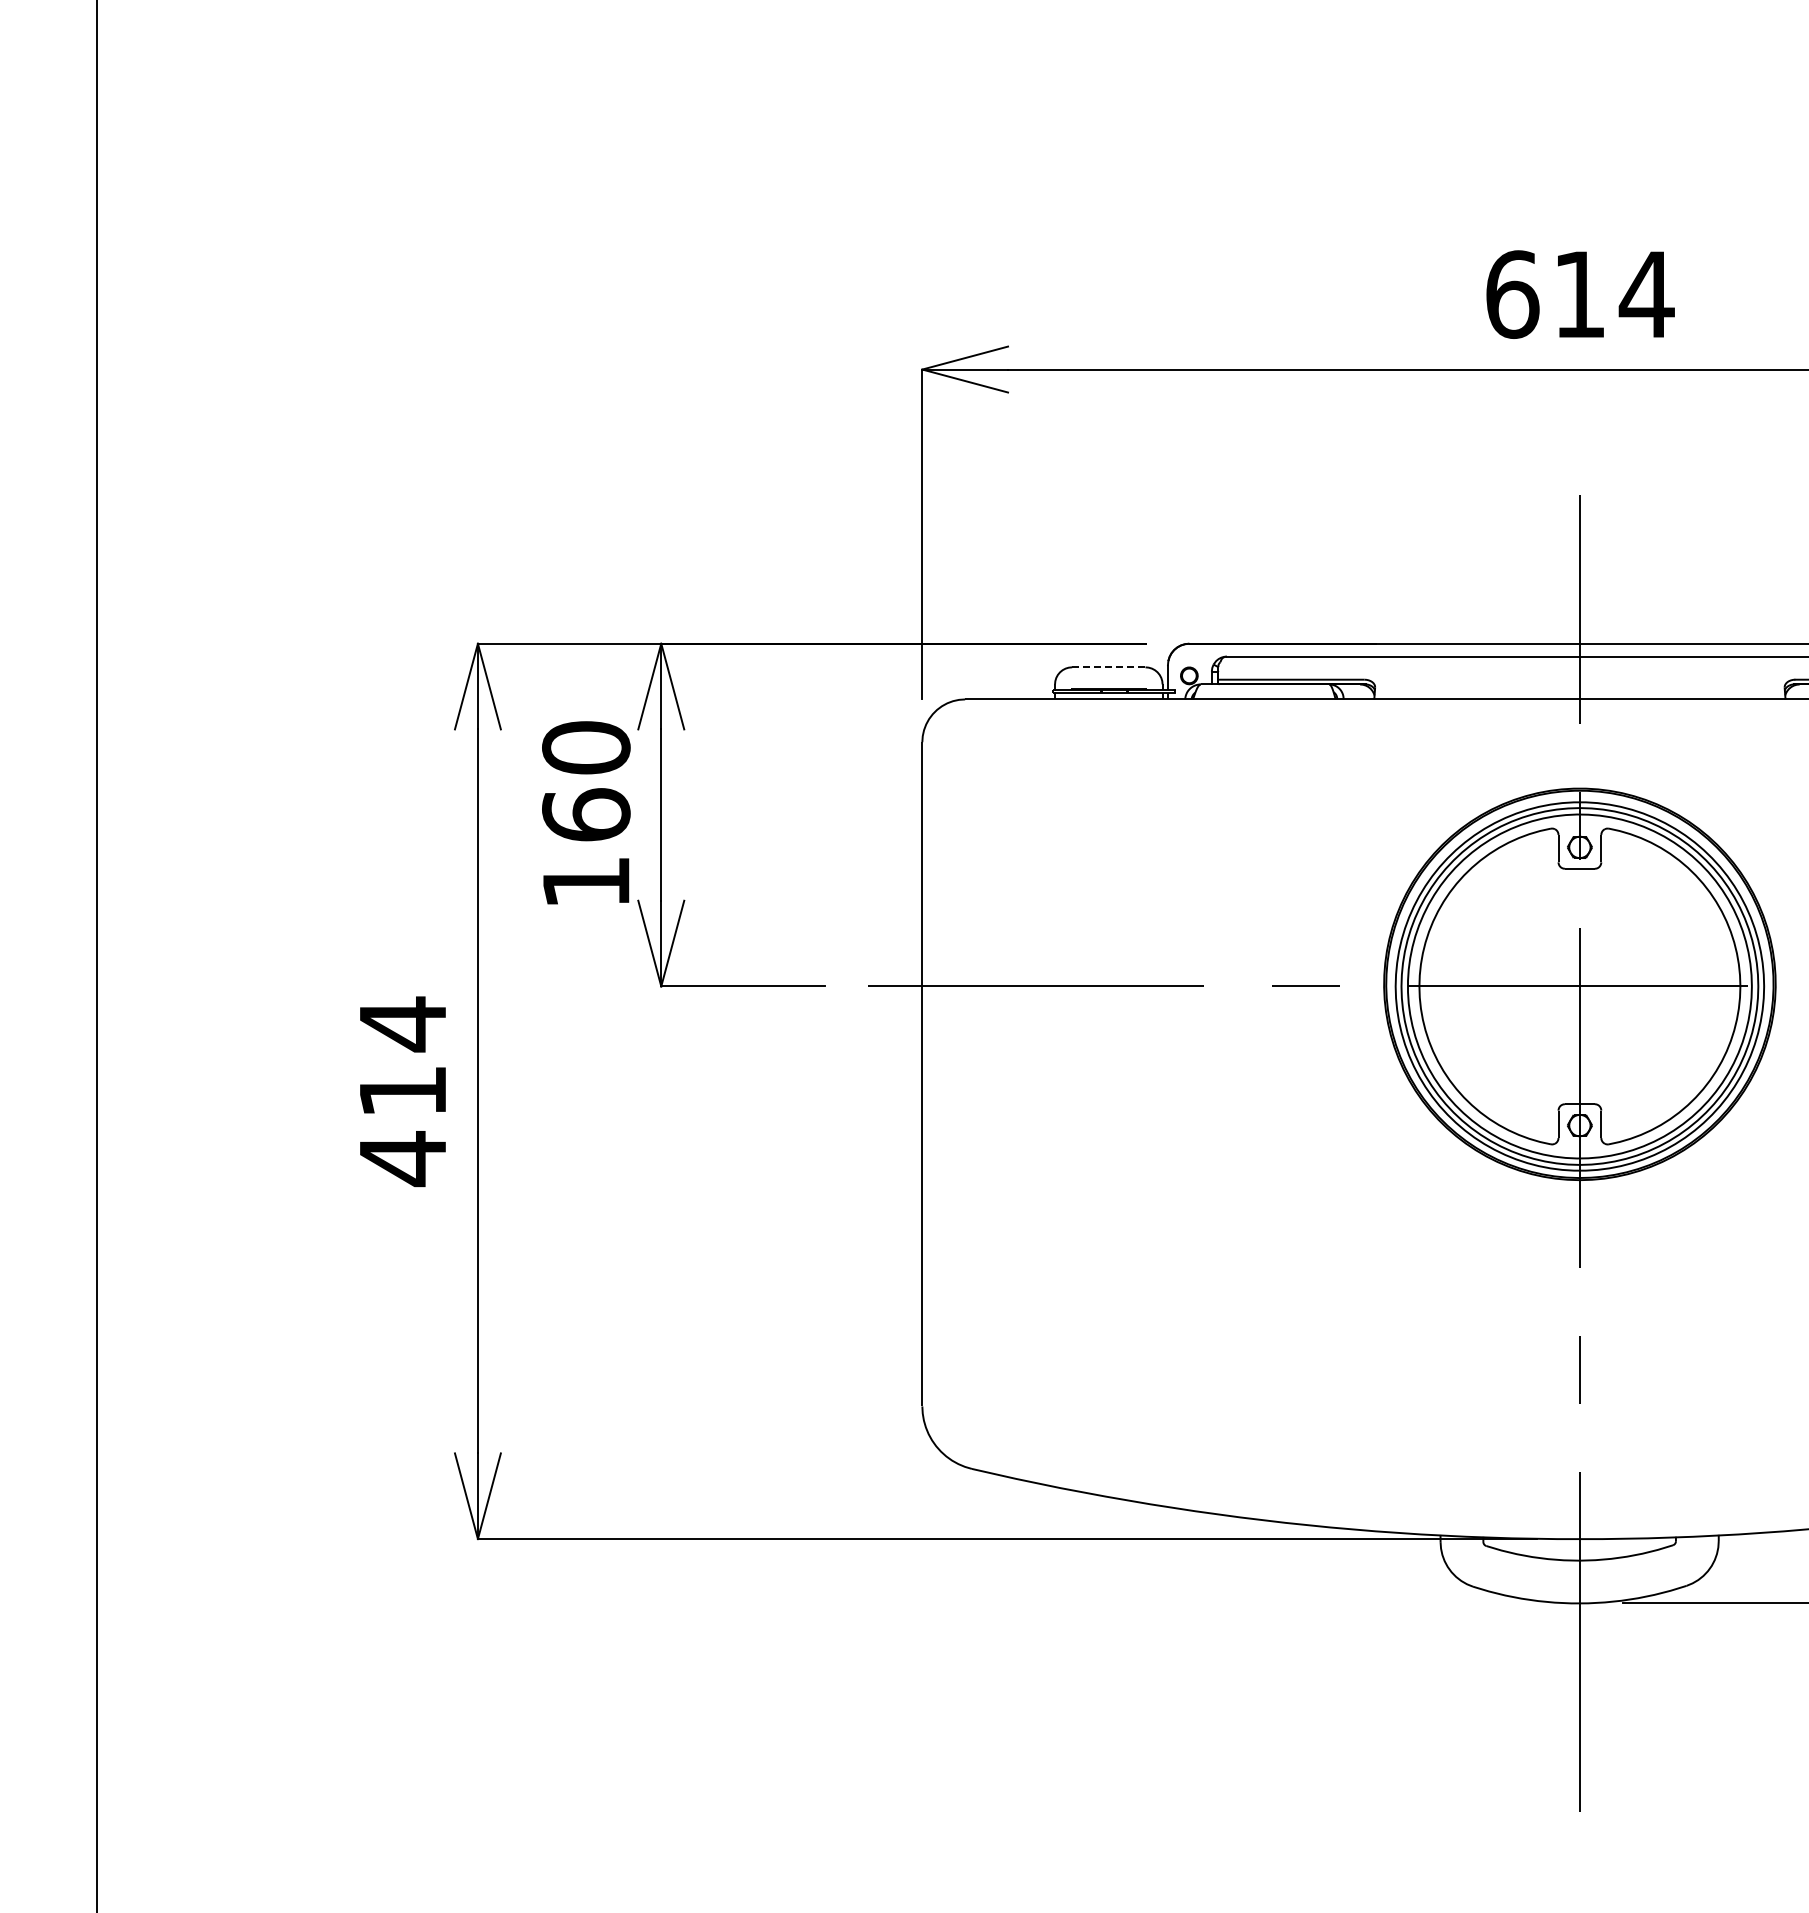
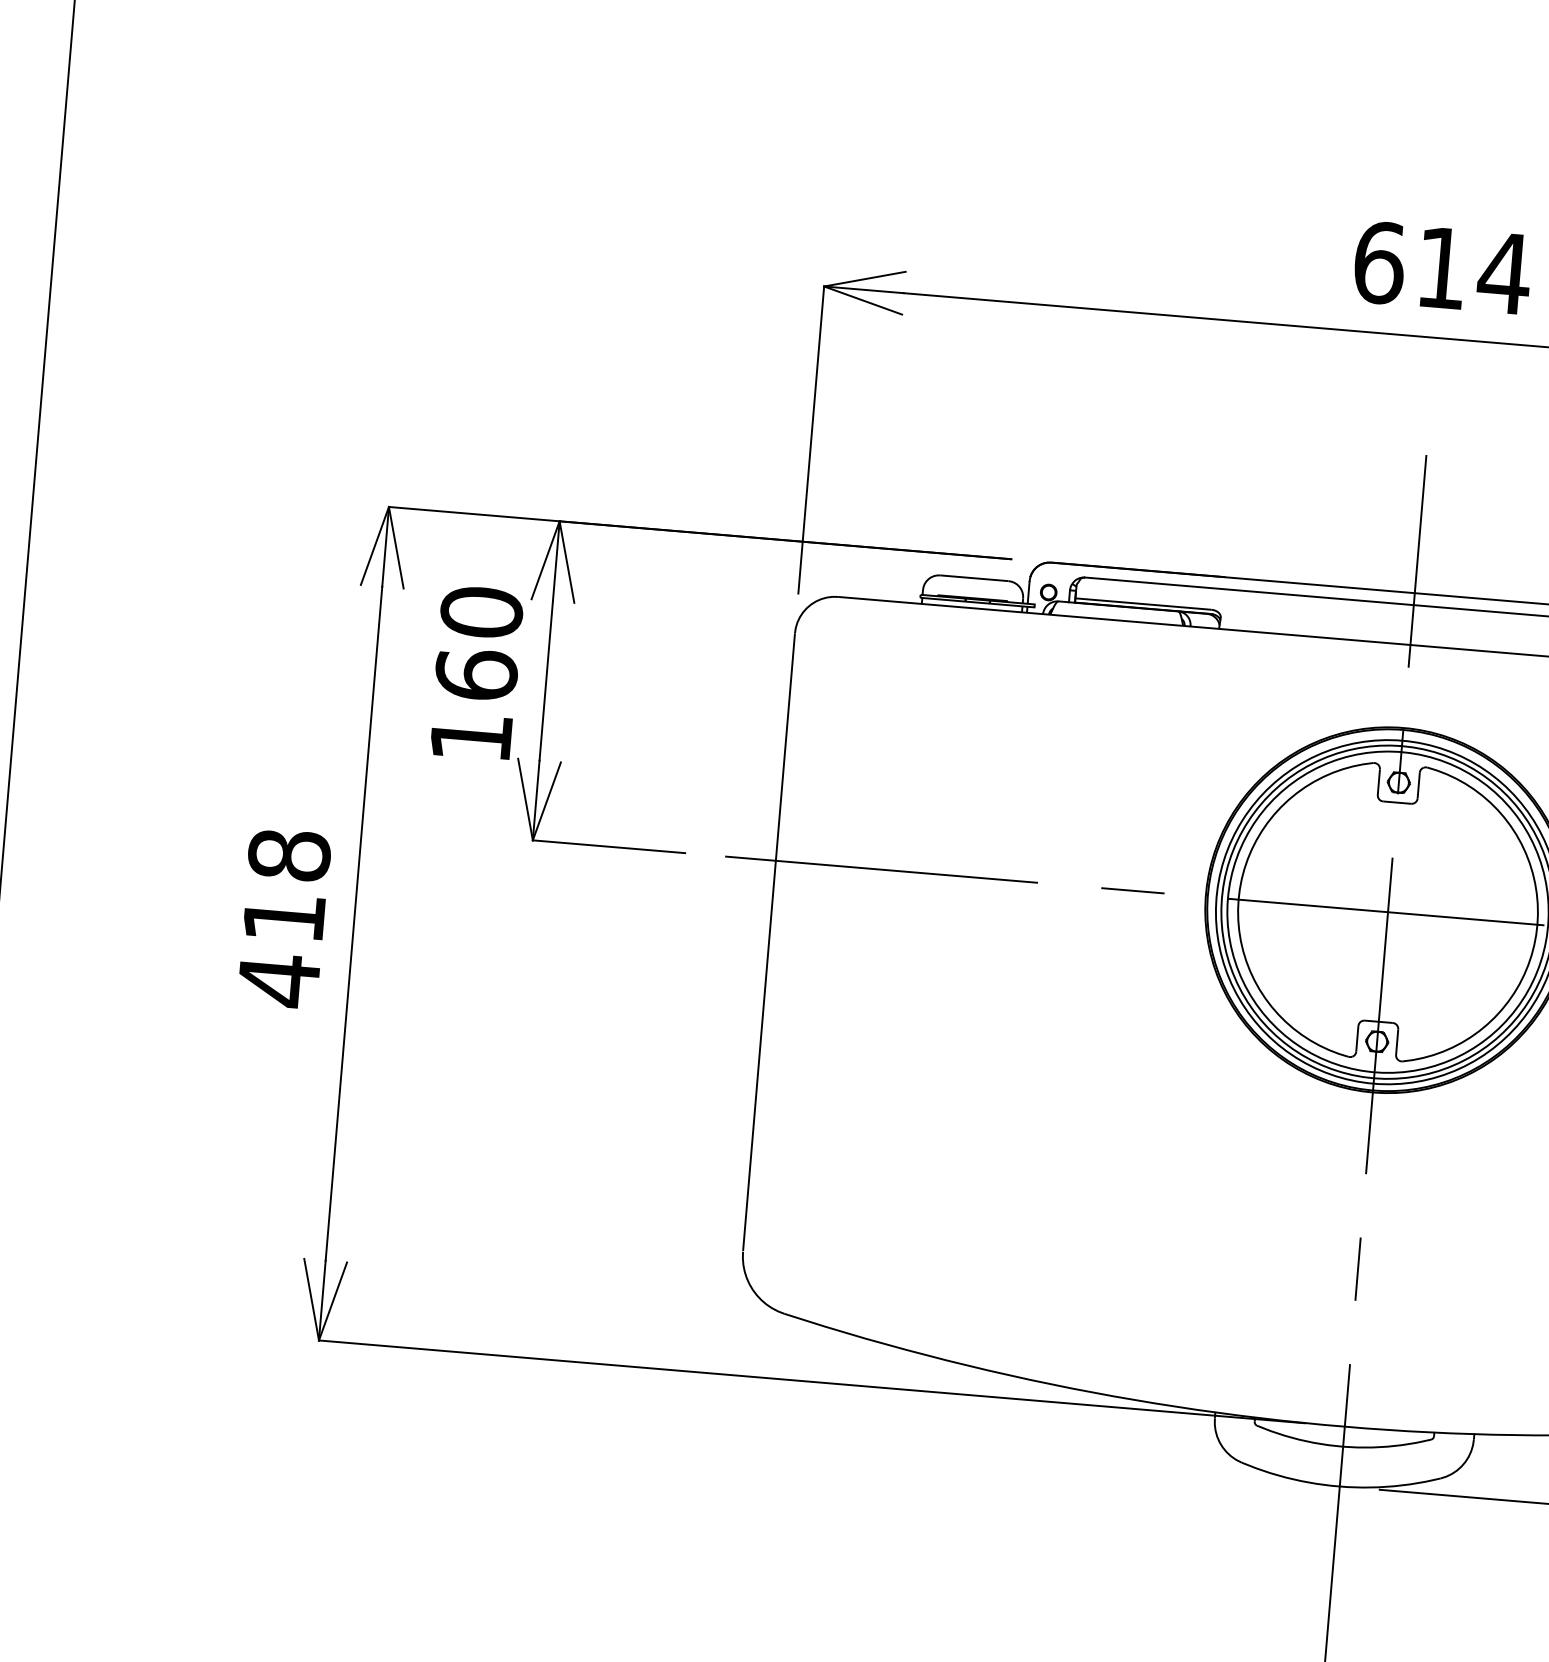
line: (1108, 667) -> (974, 578), dashed -> solid
text: (402, 1024) -> (288, 855), 414 -> 418

